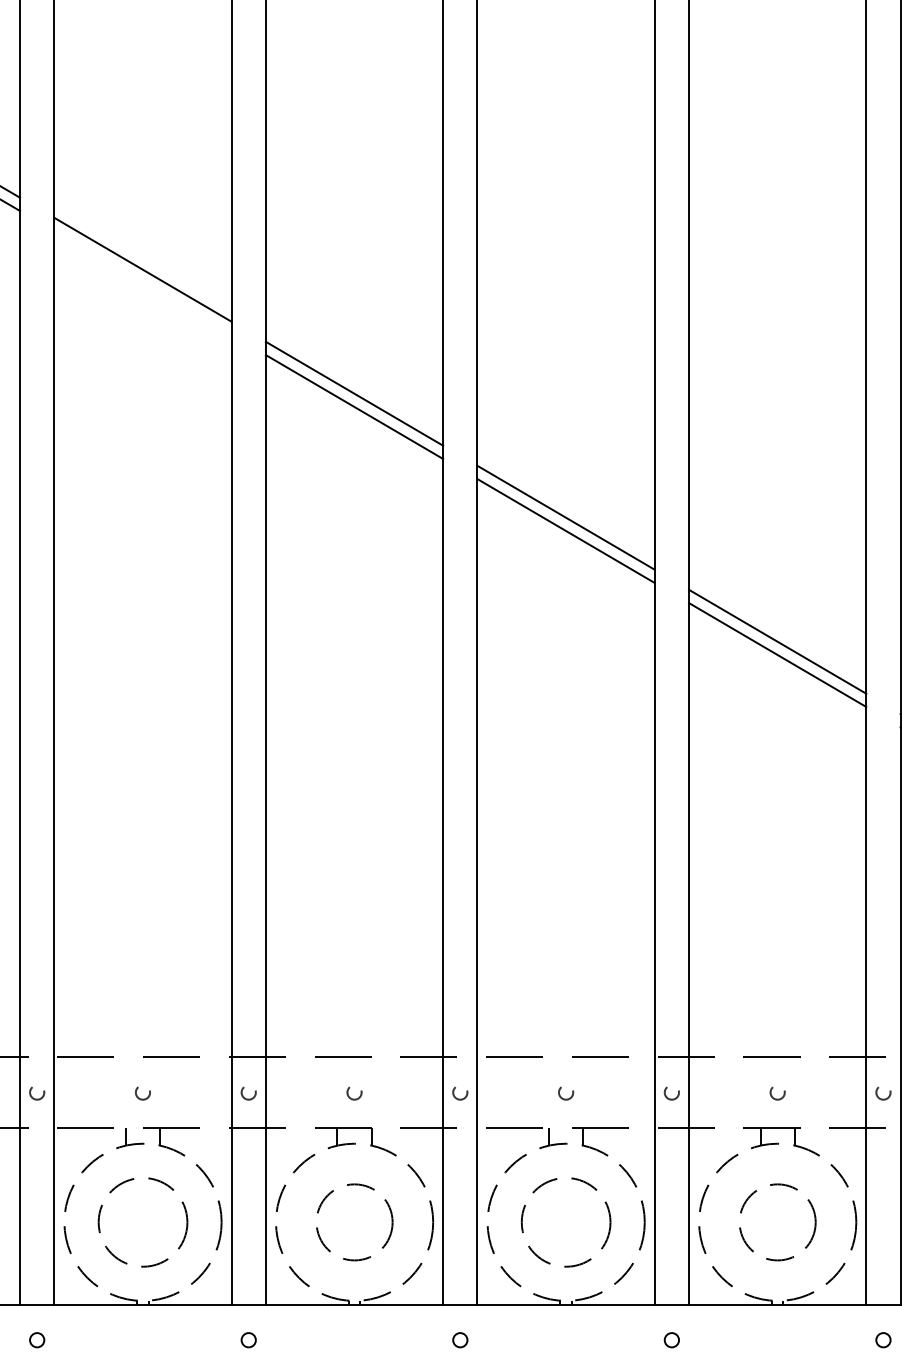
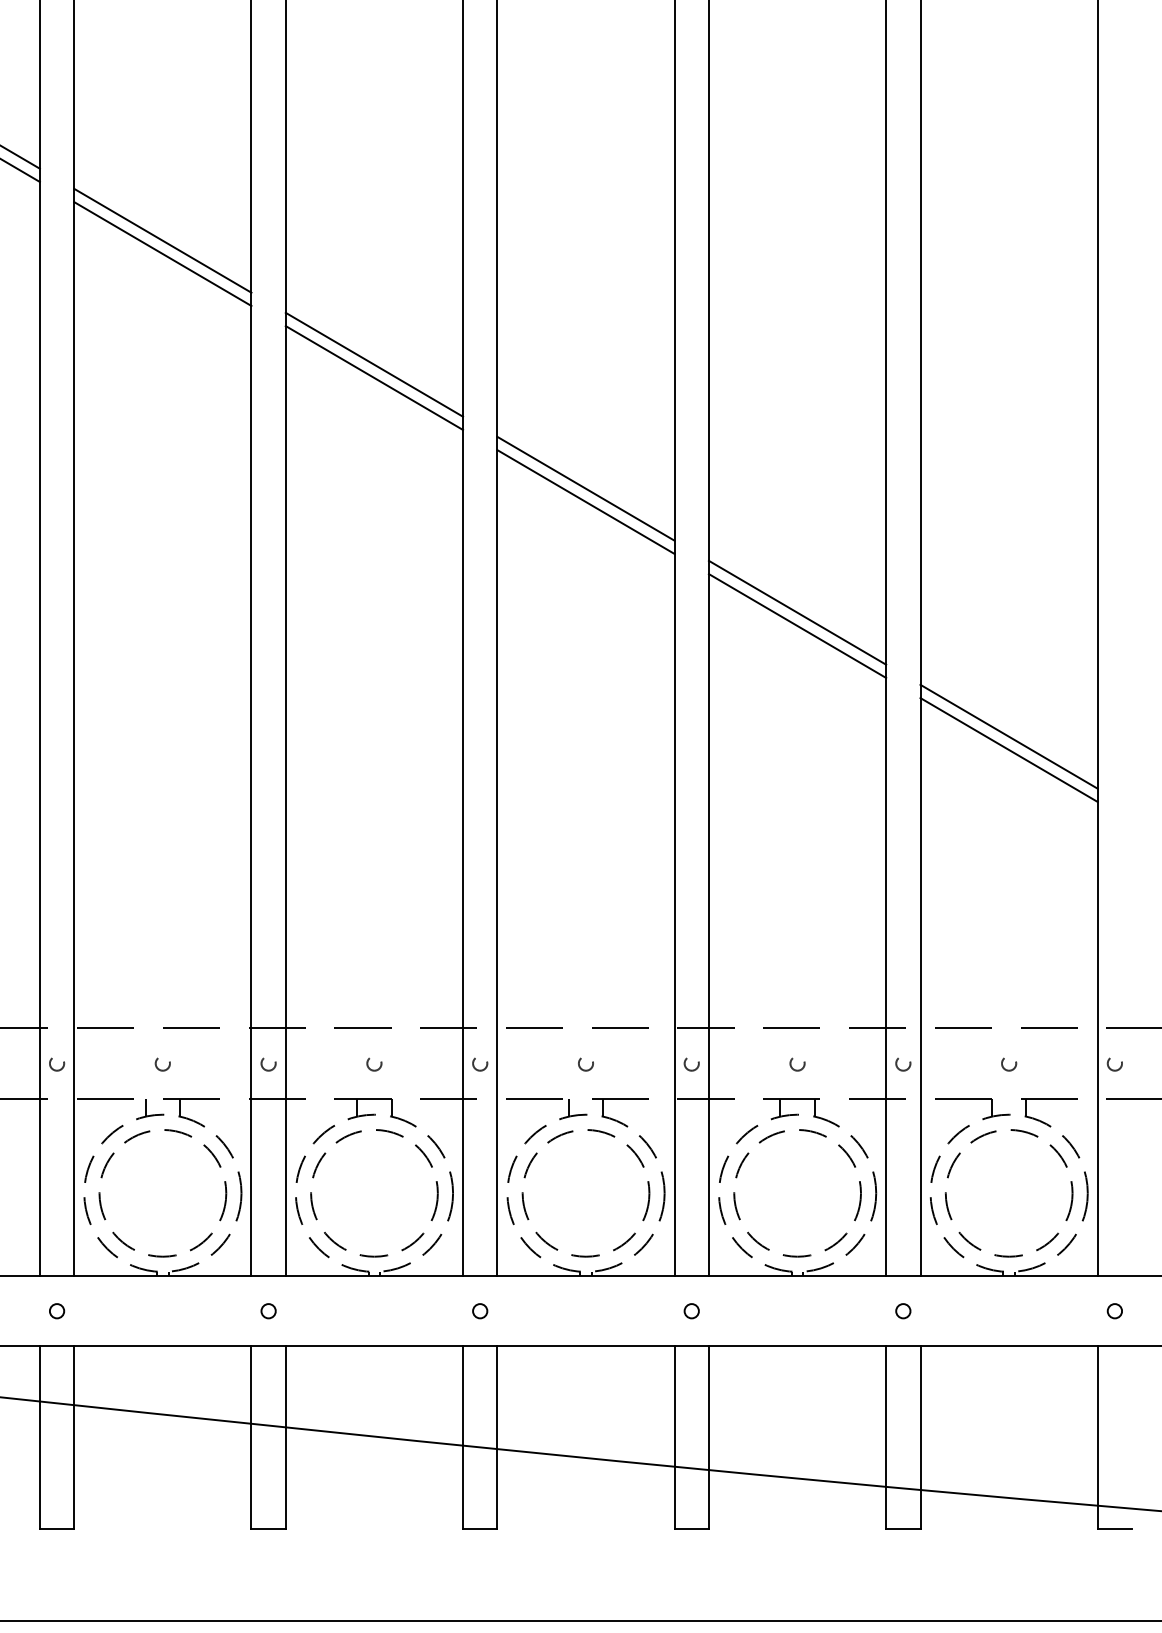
line: (142, 282) -> (162, 253), added
circle: (142, 1222) -> (162, 1193), size x1.43
circle: (354, 1222) -> (374, 1193), size x1.67
circle: (565, 1222) -> (585, 1193), size x1.43
circle: (777, 1222) -> (797, 1193), size x1.67

